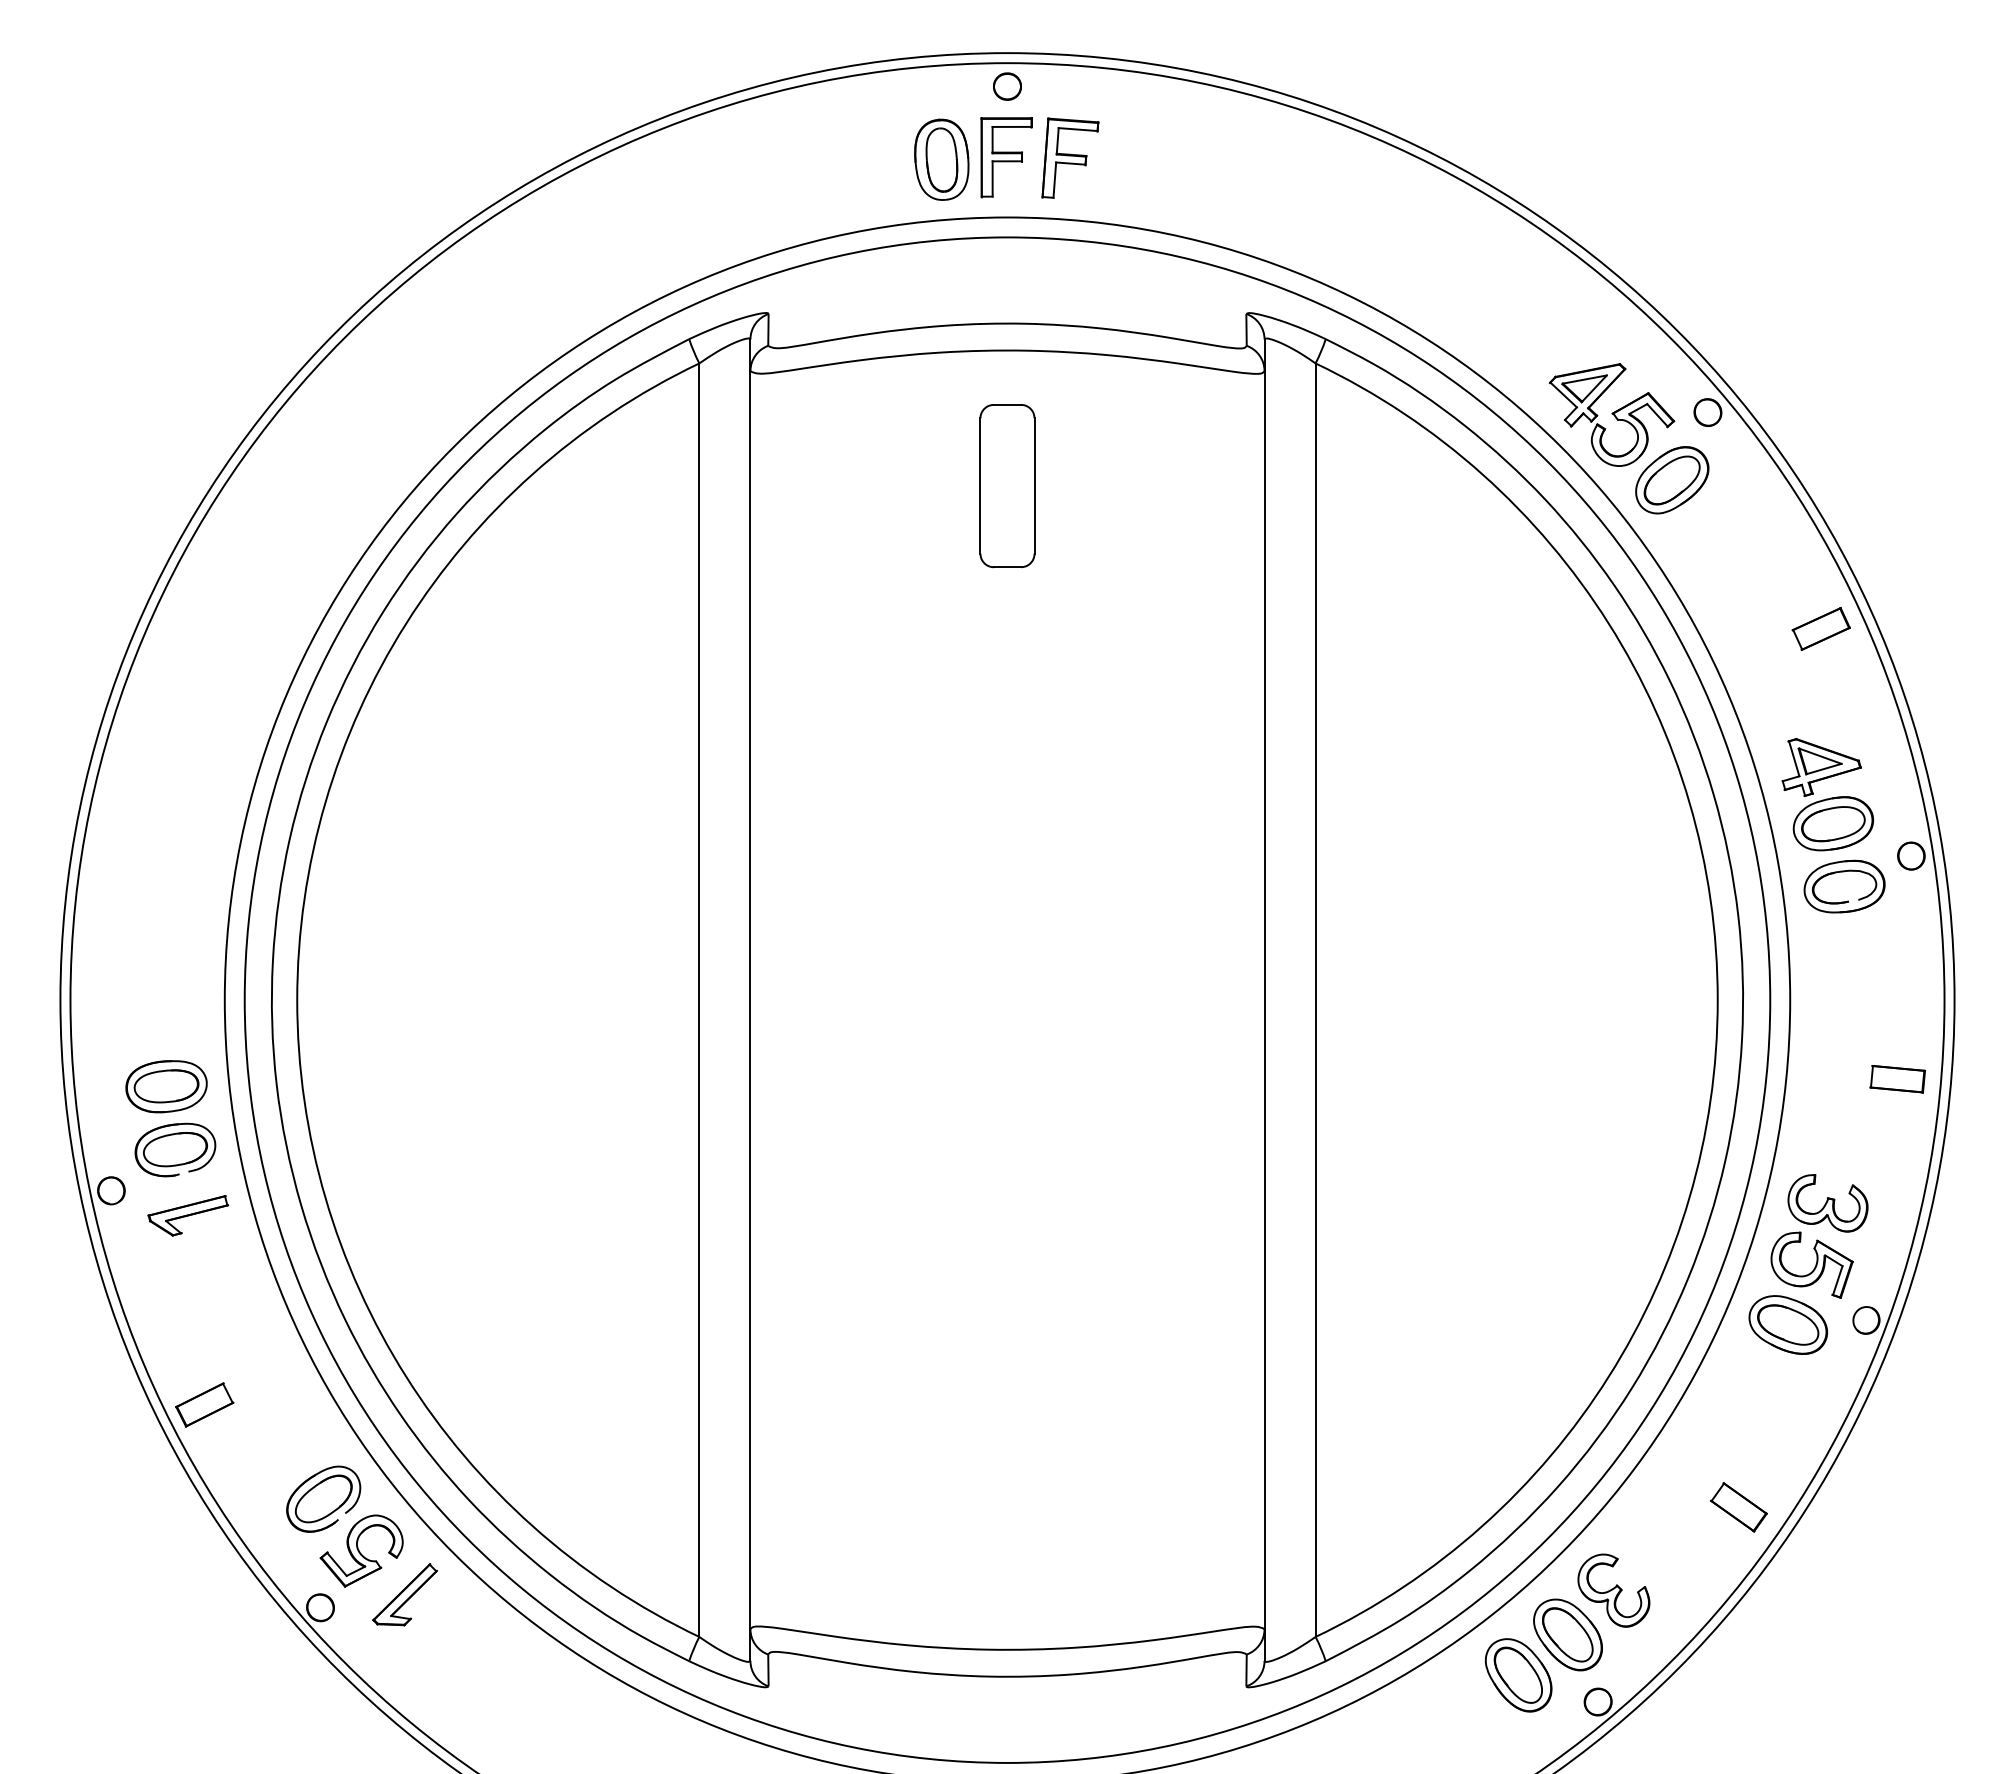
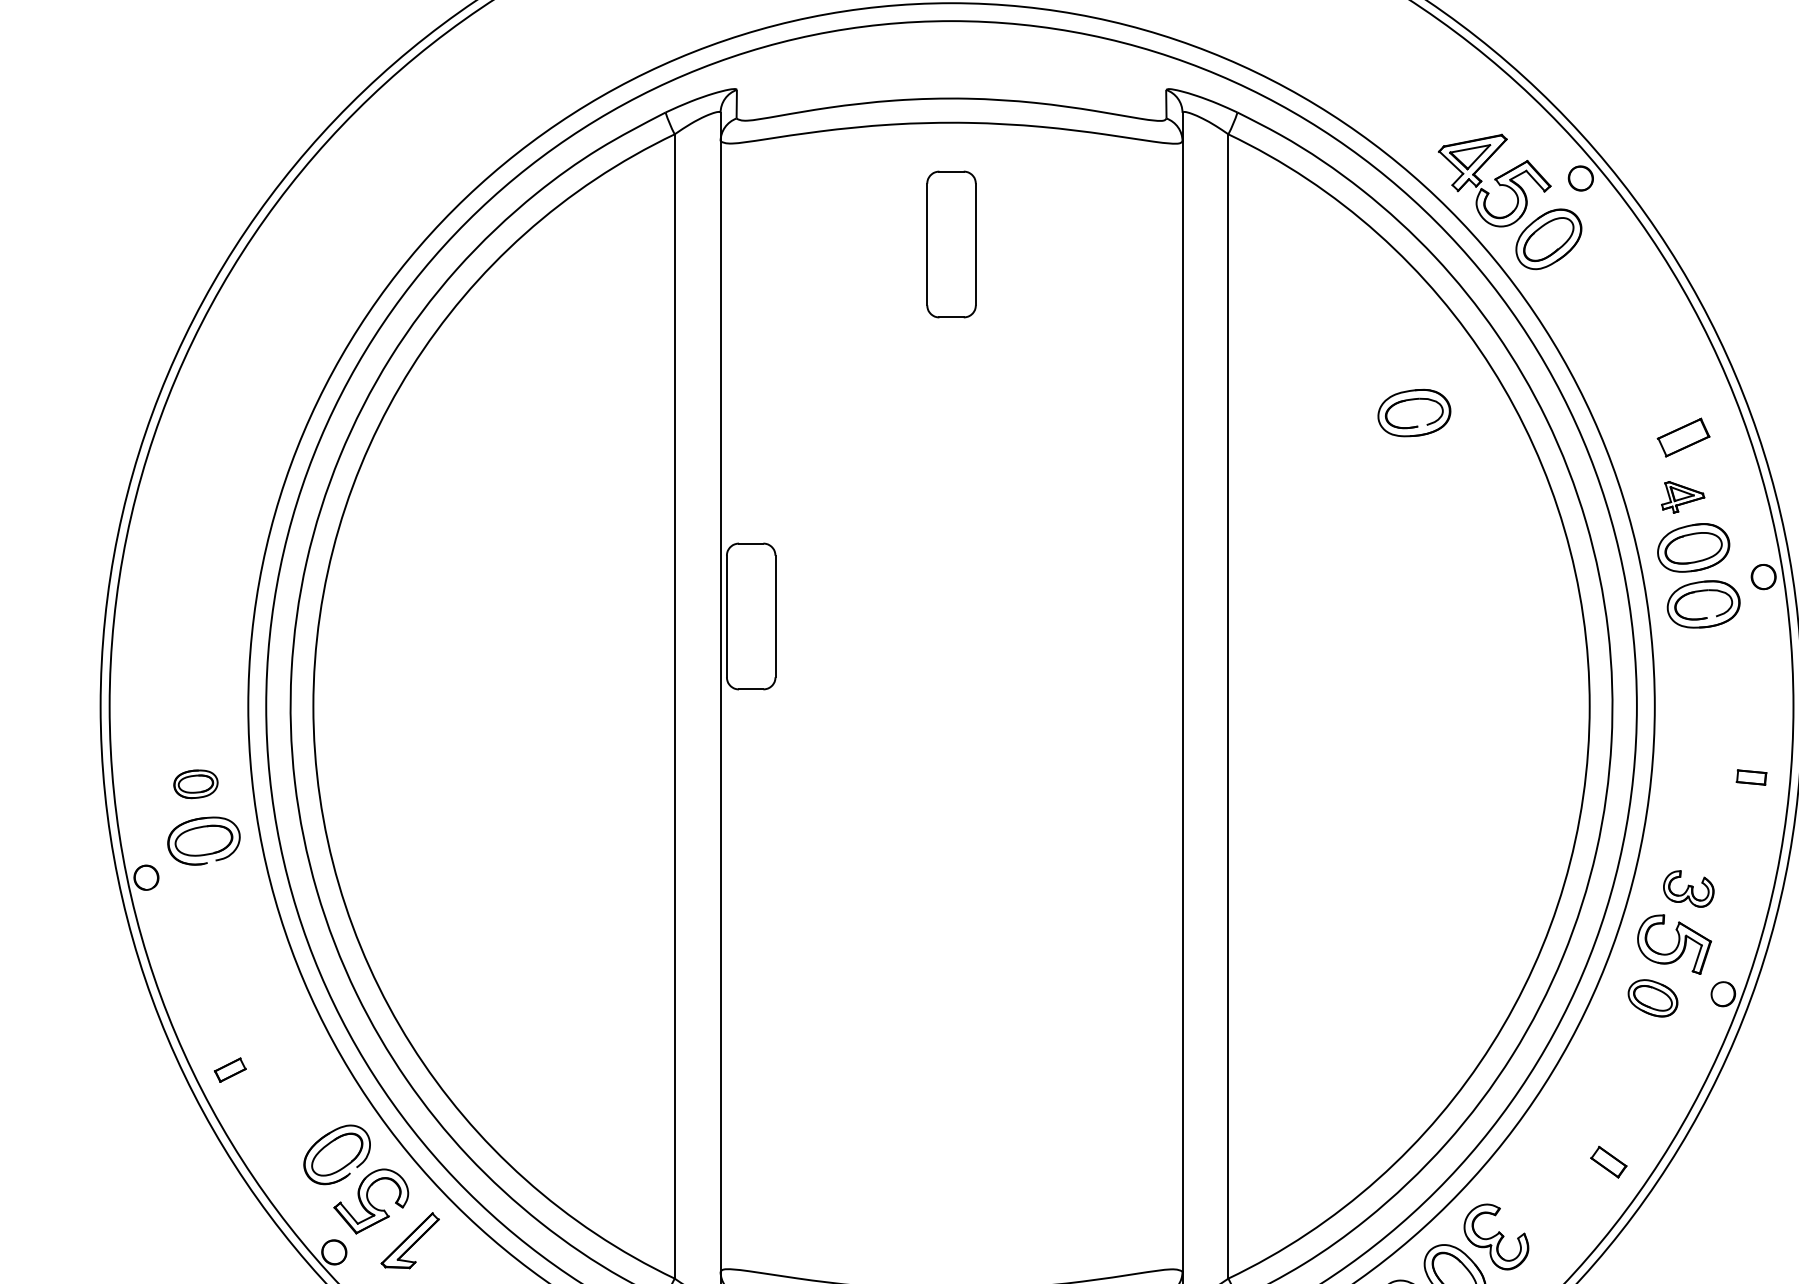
part: (1820, 628) -> (1682, 437), moved
part: (1522, 673) -> (1414, 412), added
part: (1821, 767) -> (1682, 497), size x0.6
part: (784, 900) -> (751, 616), added
part: (1897, 1079) -> (1751, 777), size x0.6
part: (166, 1086) -> (195, 784), size x0.6
part: (1827, 1203) -> (1688, 889), size x0.7
part: (188, 1215) -> (215, 899), removed
part: (1787, 1324) -> (1652, 997), size x0.7
part: (204, 1404) -> (230, 1069), size x0.6
part: (1738, 1507) -> (1608, 1162), size x0.7

